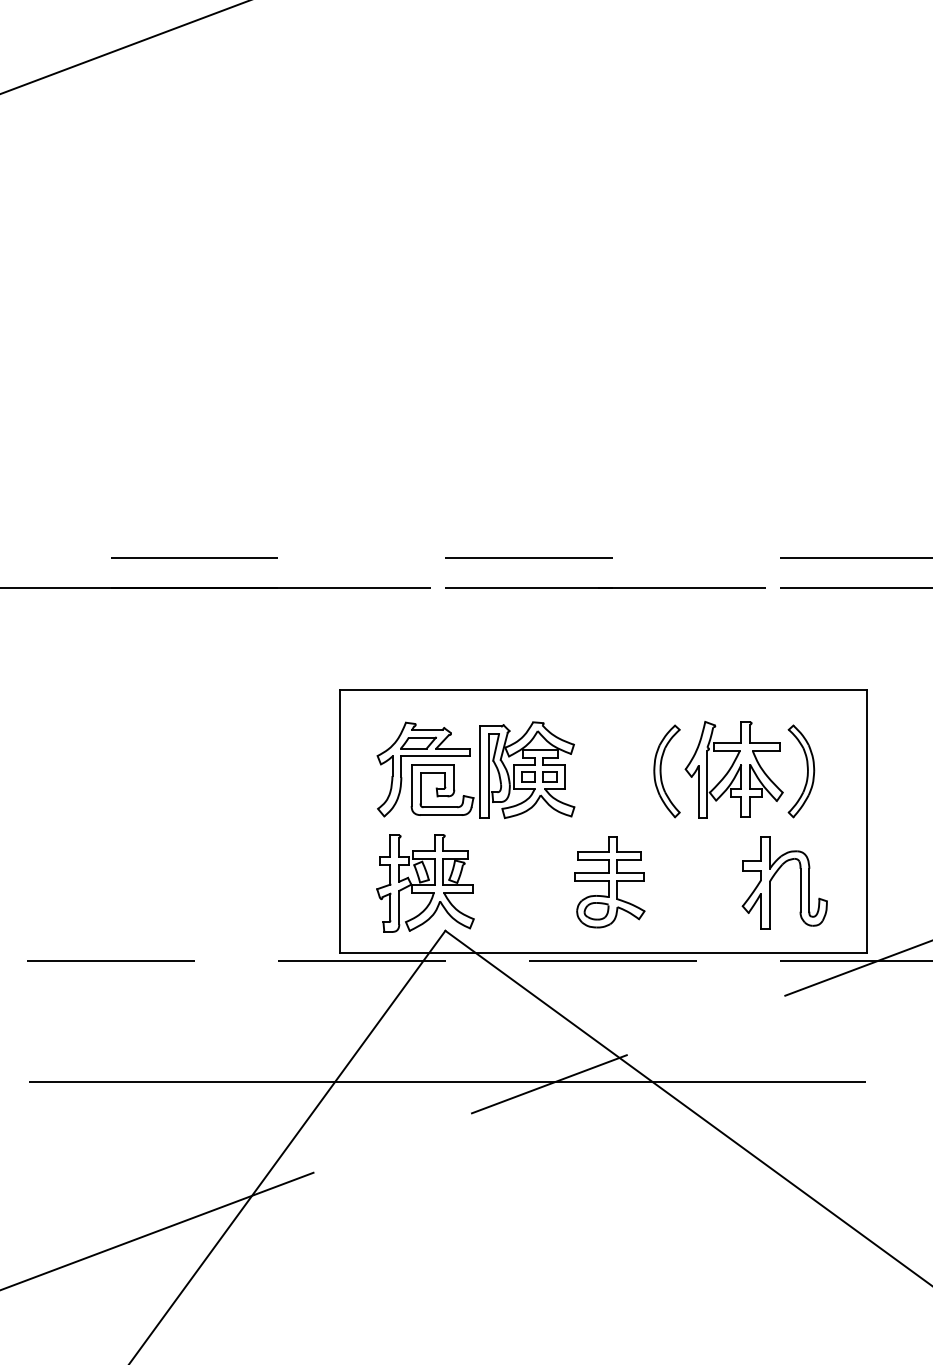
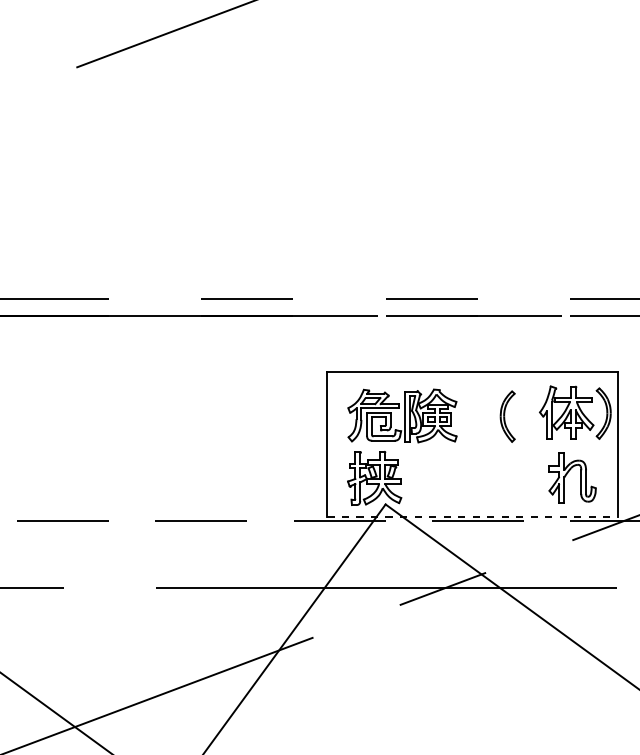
part: (750, 769) -> (575, 412), moved
part: (610, 881) -> (476, 477), removed
line: (604, 952) -> (473, 516), solid -> dashed

